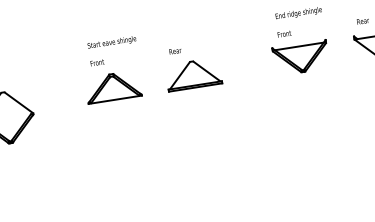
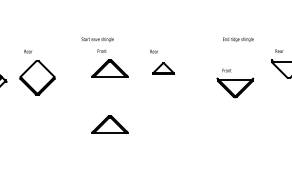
text: (111, 42) -> (97, 39), moved
part: (300, 51) -> (235, 83), moved
part: (193, 74) -> (163, 68), size x0.6
part: (125, 170) -> (109, 124), added

